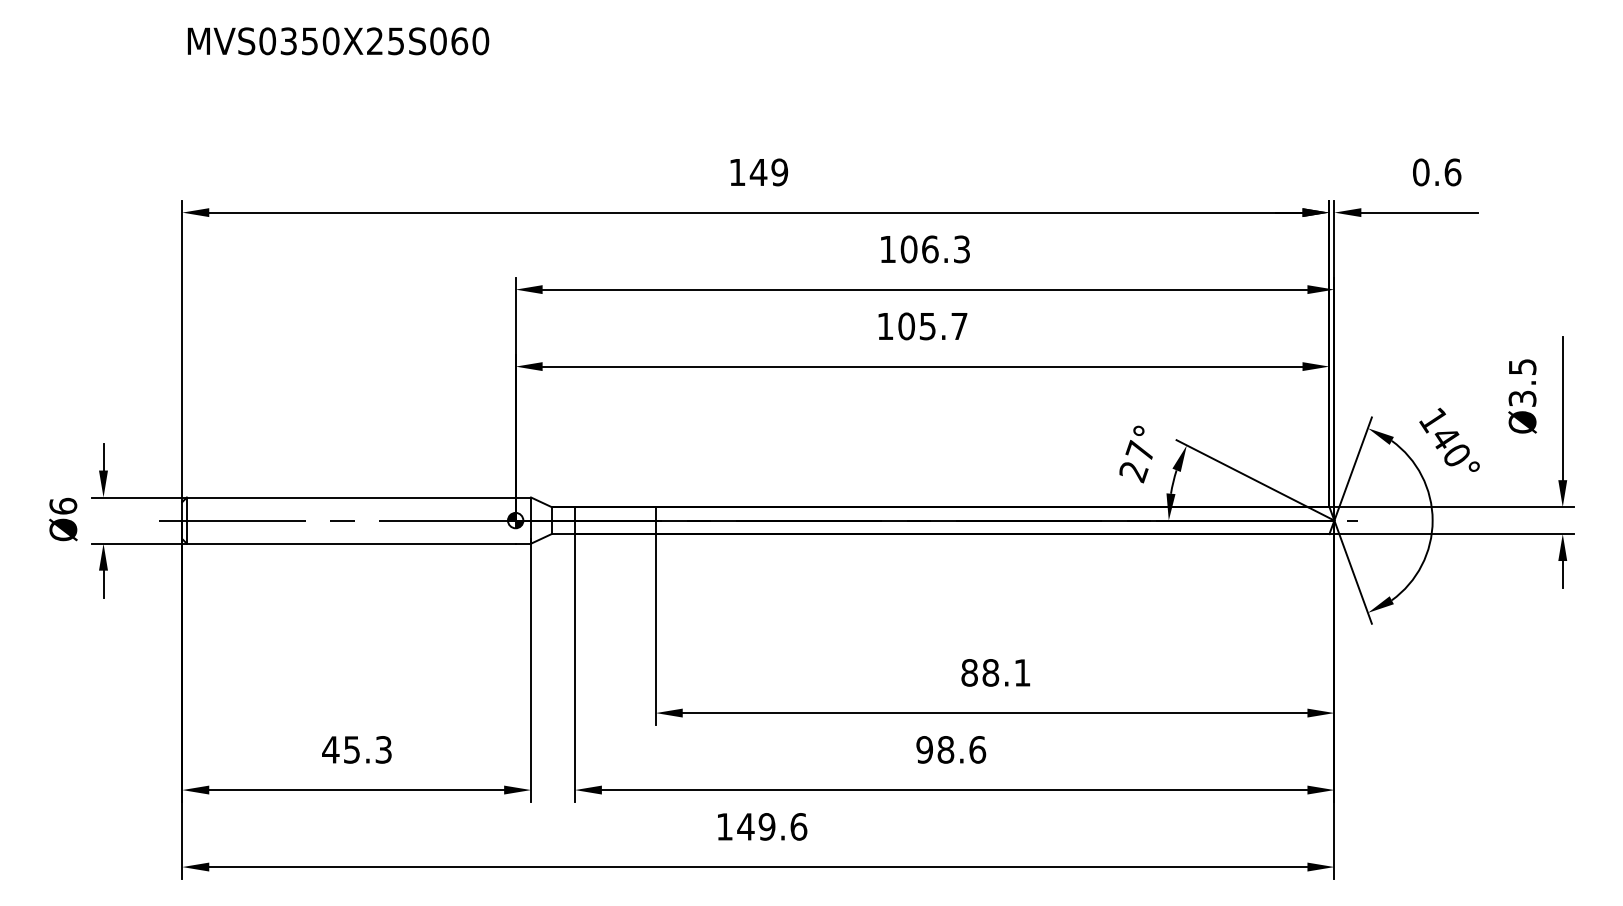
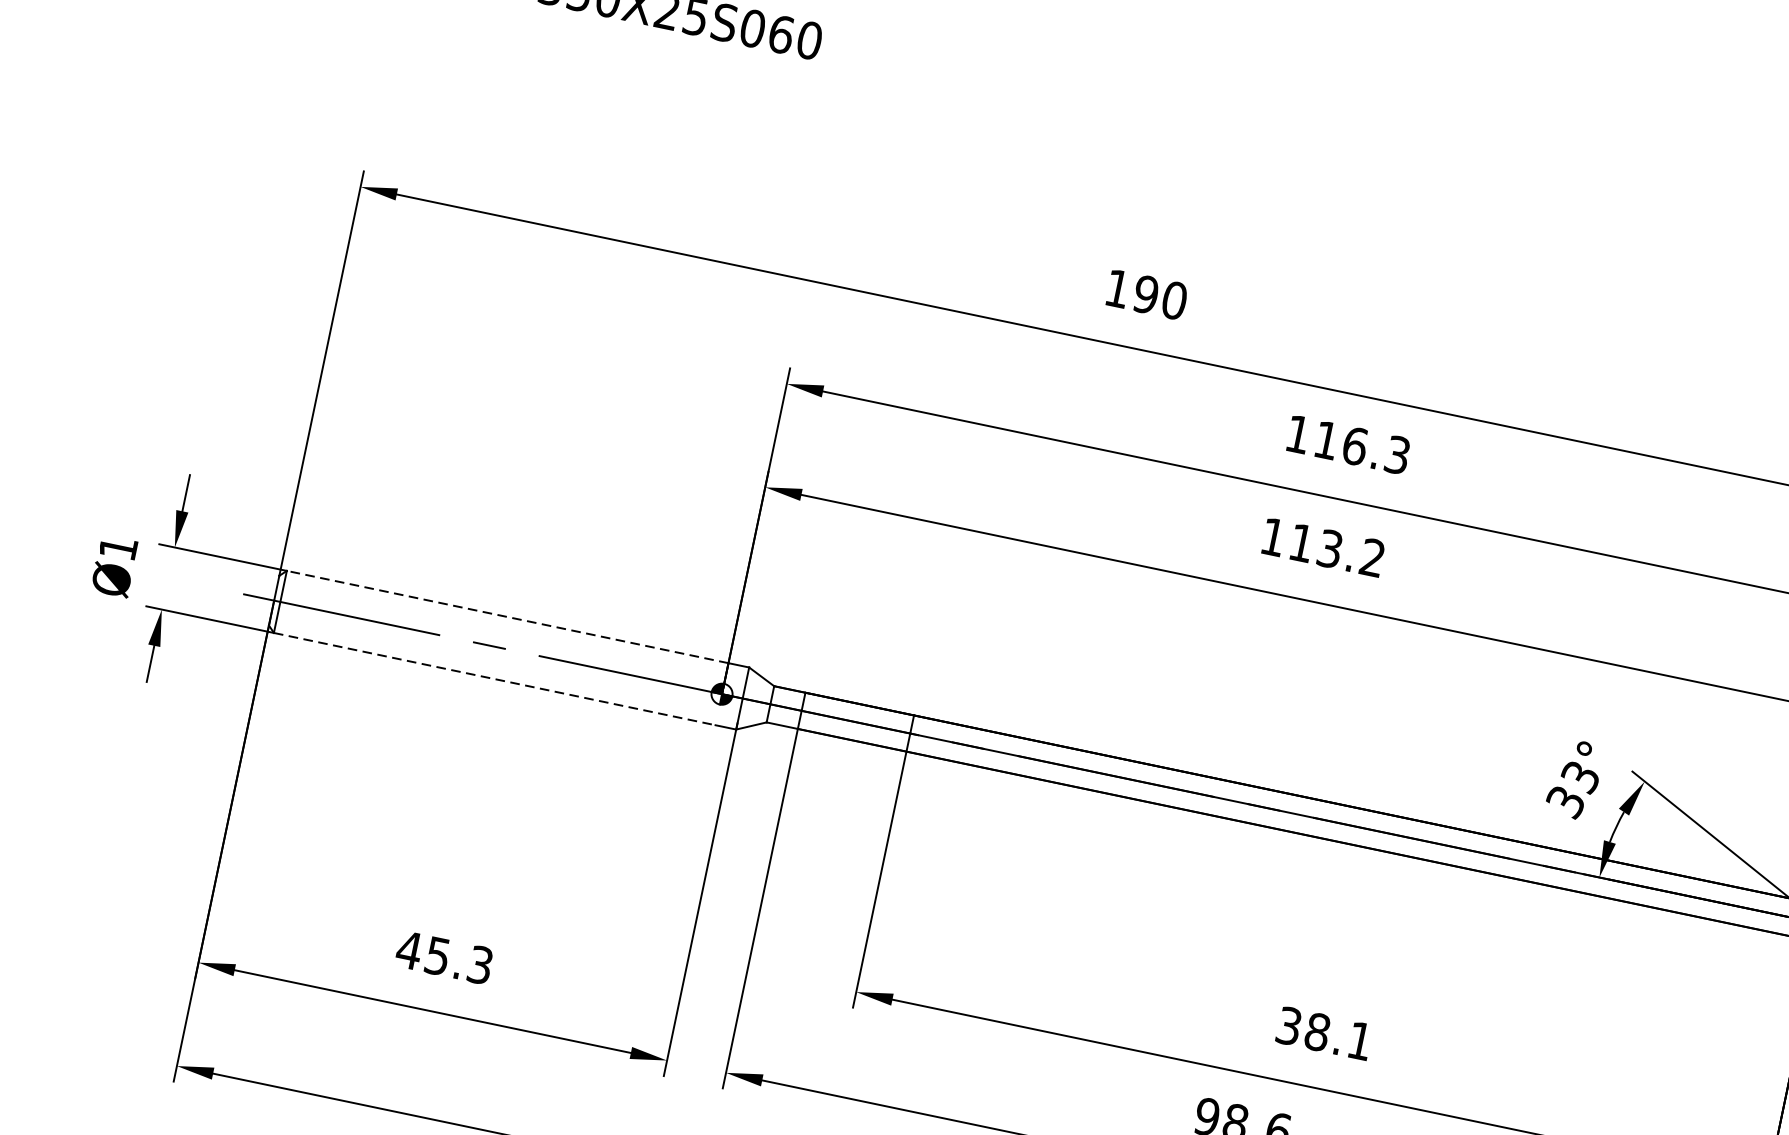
text: (768, 172) -> (1159, 297), 149 -> 190
text: (908, 249) -> (1325, 440), 106.3 -> 116.3
text: (932, 326) -> (1336, 550), 105.7 -> 113.2
text: (1136, 461) -> (1572, 789), 27° -> 33°
line: (350, 497) -> (506, 616), solid -> dashed
text: (63, 505) -> (118, 547), Ø6 -> Ø1
line: (351, 543) -> (495, 678), solid -> dashed
text: (969, 672) -> (1289, 1025), 88.1 -> 38.1

